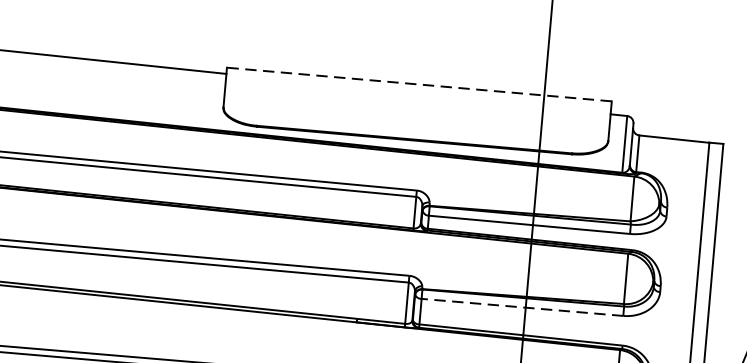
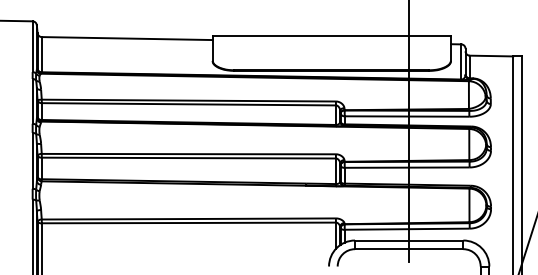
line: (418, 84) -> (331, 36), dashed -> solid
line: (524, 307) -> (408, 167), dashed -> solid

